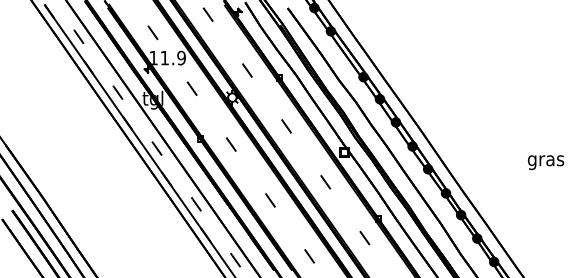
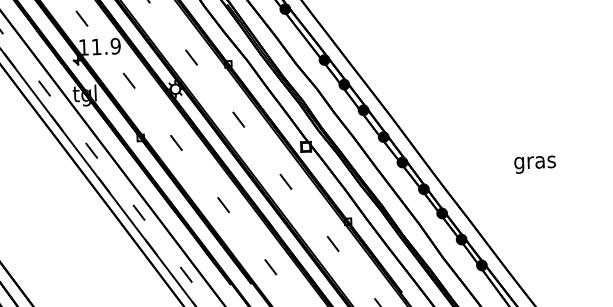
text: (545, 162) -> (534, 164), moved

